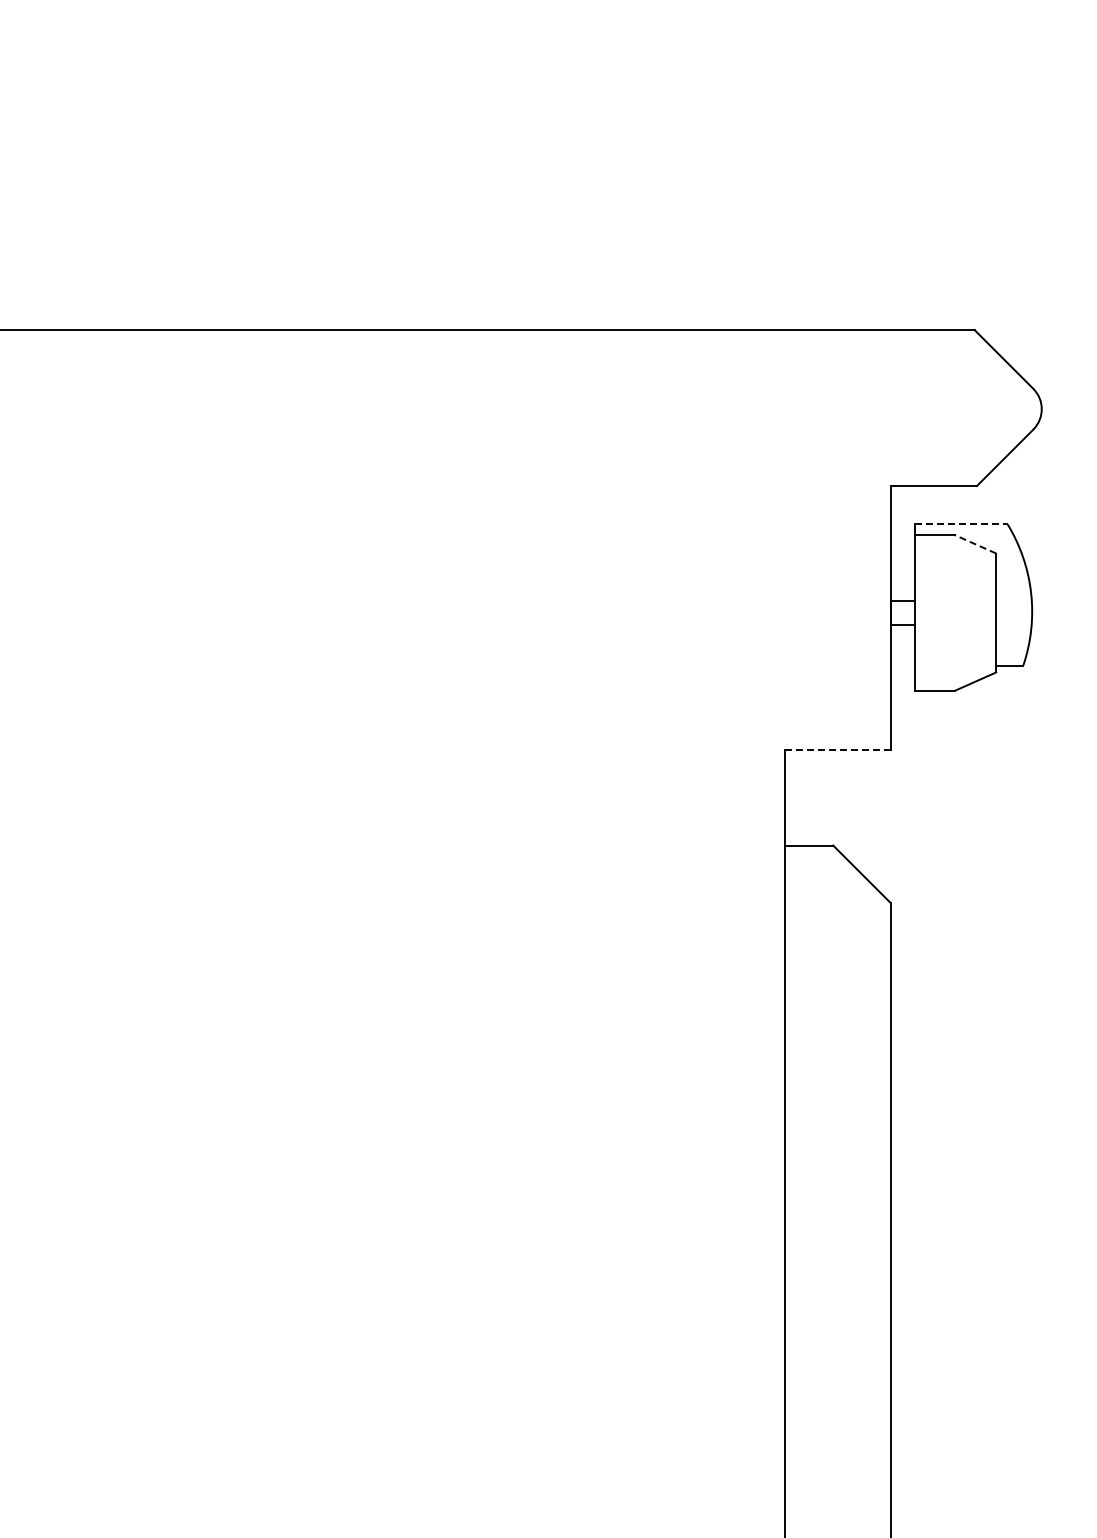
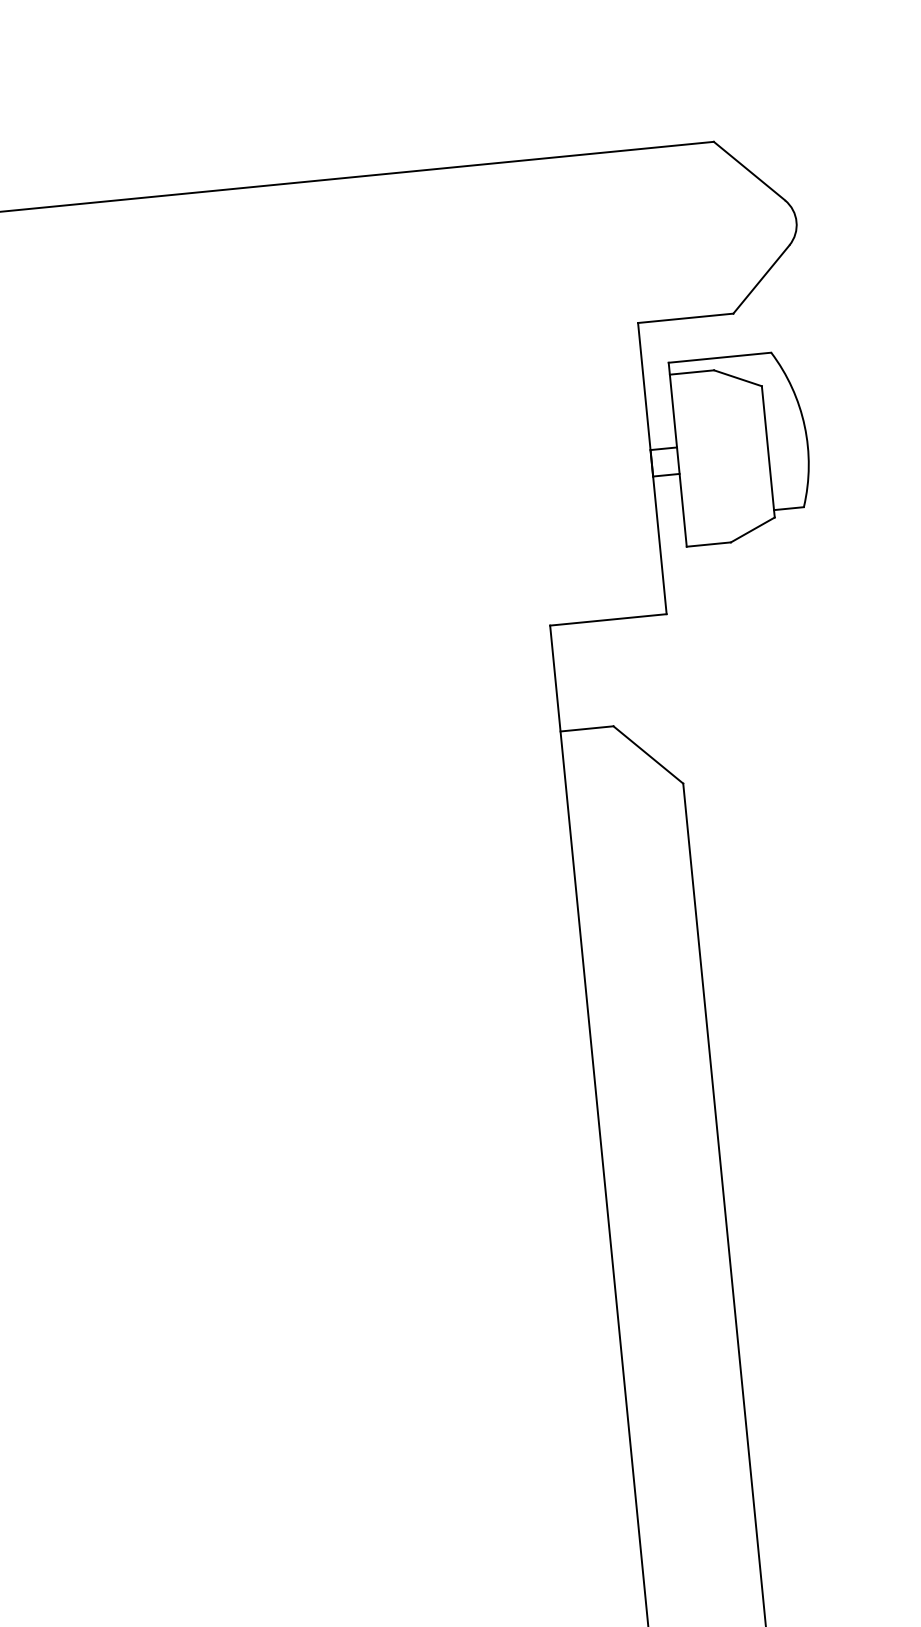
line: (961, 524) -> (720, 357), dashed -> solid
line: (975, 544) -> (738, 378), dashed -> solid
line: (838, 749) -> (608, 619), dashed -> solid

